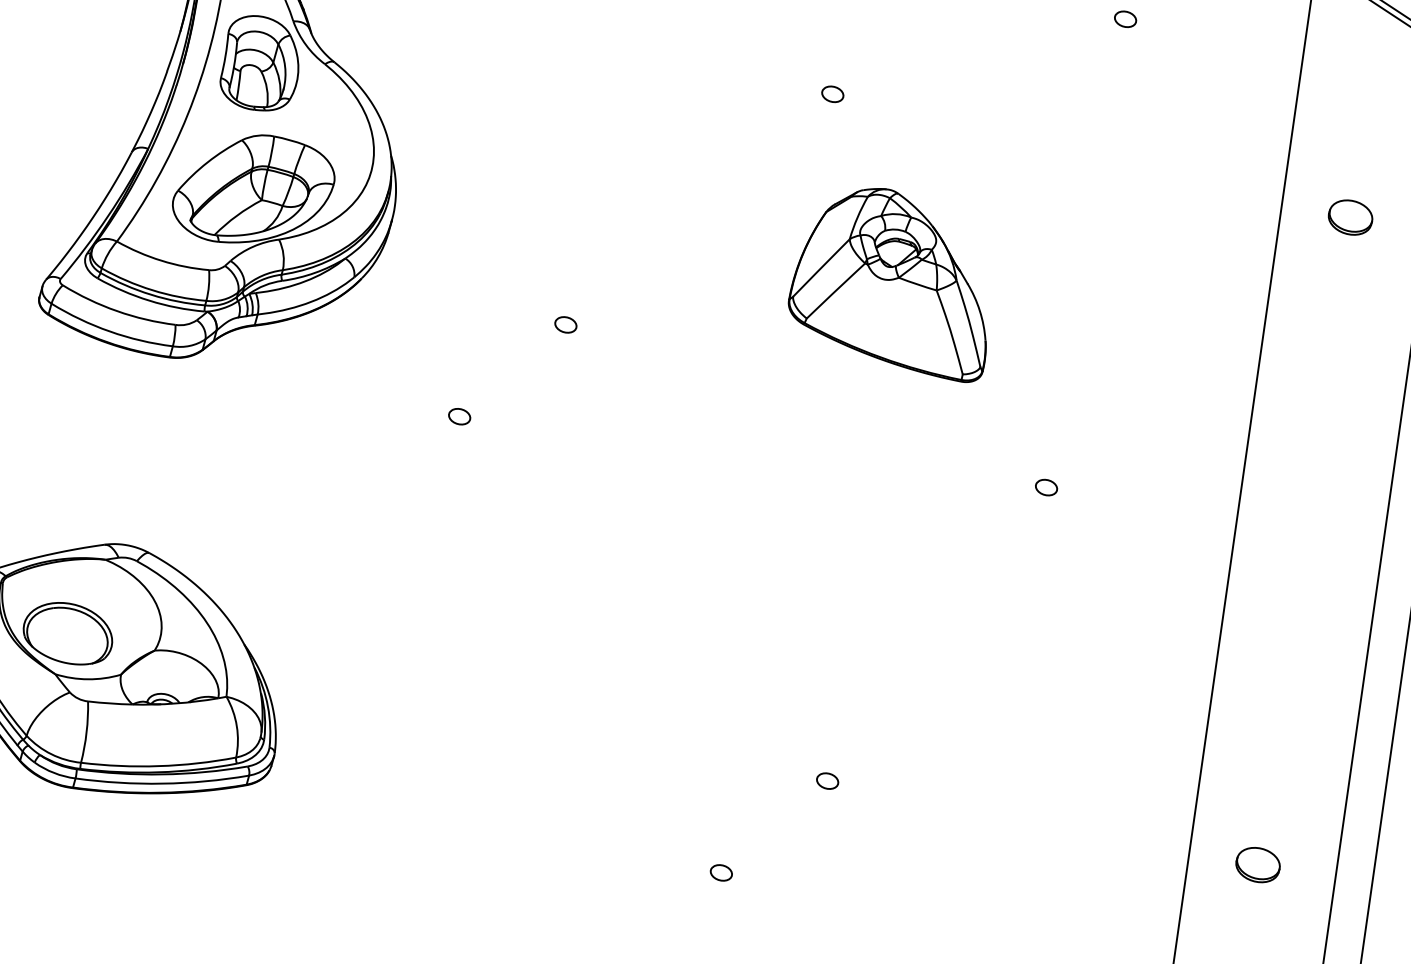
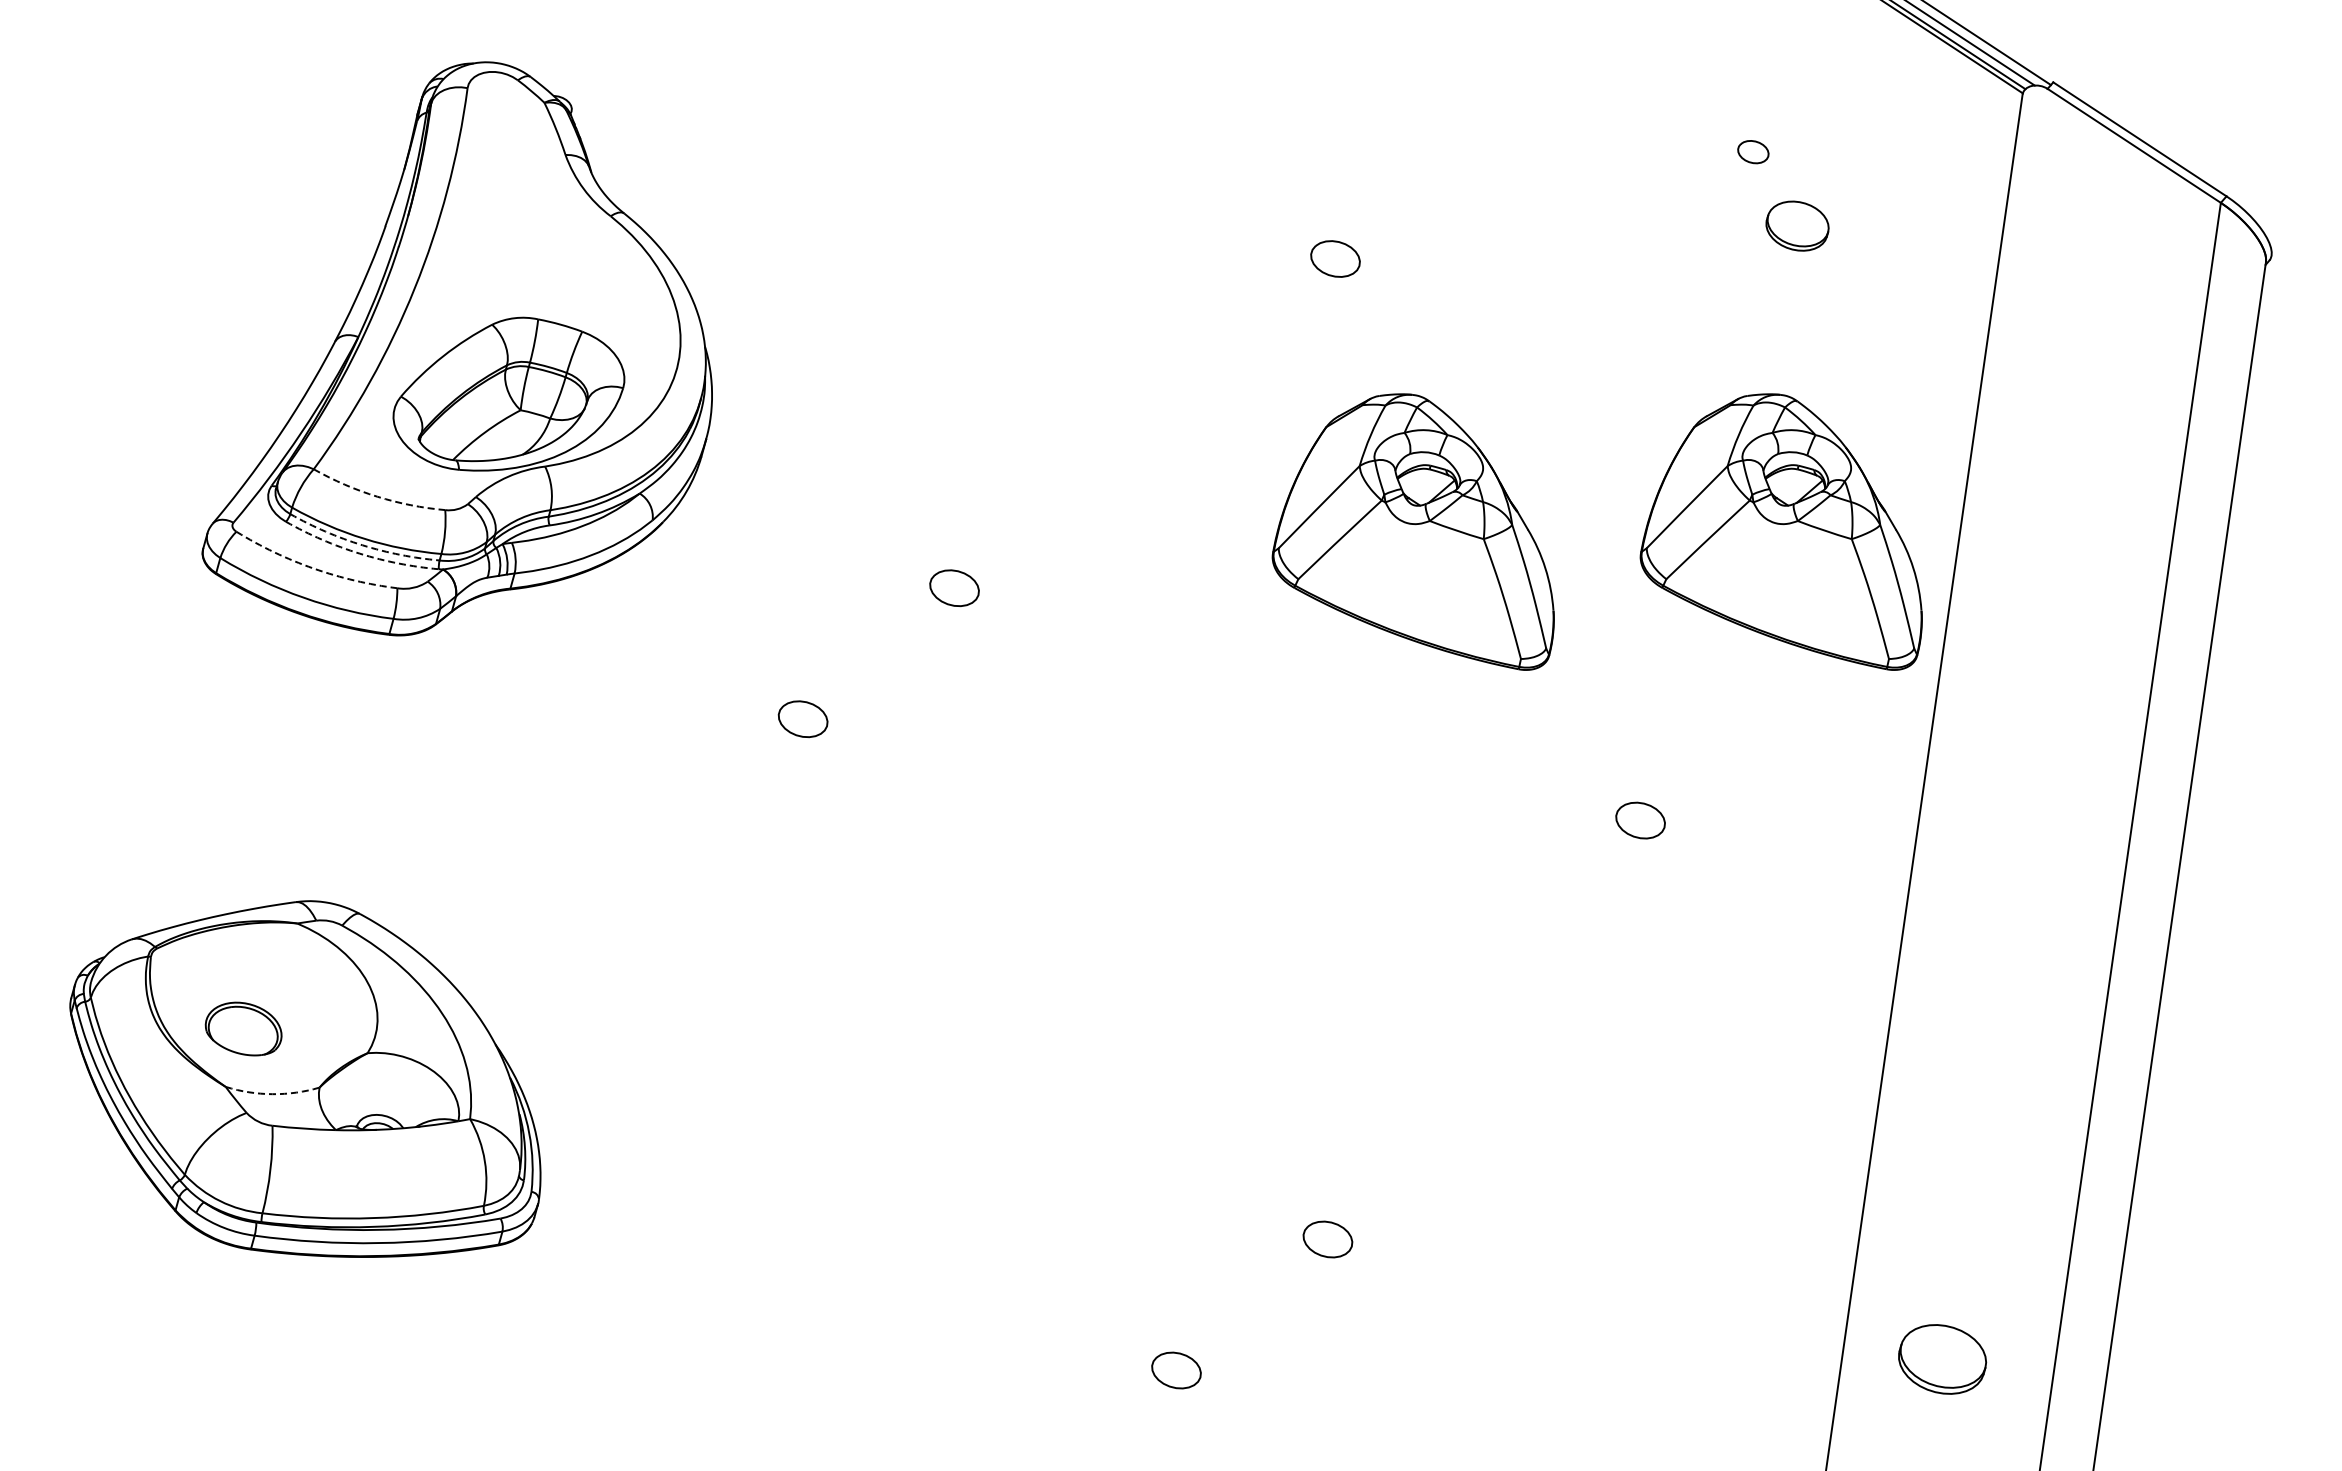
part: (259, 63) -> (516, 214), removed
part: (832, 94) -> (1335, 259), size x1.6
part: (1350, 217) -> (1797, 225), moved
arc: (161, 260) -> (377, 496), solid -> dashed
part: (1144, 285) -> (1780, 531), added
arc: (151, 294) -> (362, 545), solid -> dashed
arc: (149, 300) -> (359, 553), solid -> dashed
arc: (116, 311) -> (313, 568), solid -> dashed
part: (565, 325) -> (954, 588), size x1.6
part: (459, 416) -> (802, 719), size x1.6
part: (1046, 487) -> (1640, 820), size x1.6
part: (67, 633) -> (243, 1028), size x0.6
arc: (88, 679) -> (272, 1094), solid -> dashed
part: (827, 781) -> (1328, 1239), size x1.6
part: (1258, 864) -> (1942, 1358), size x1.4
part: (721, 872) -> (1176, 1370), size x1.6

